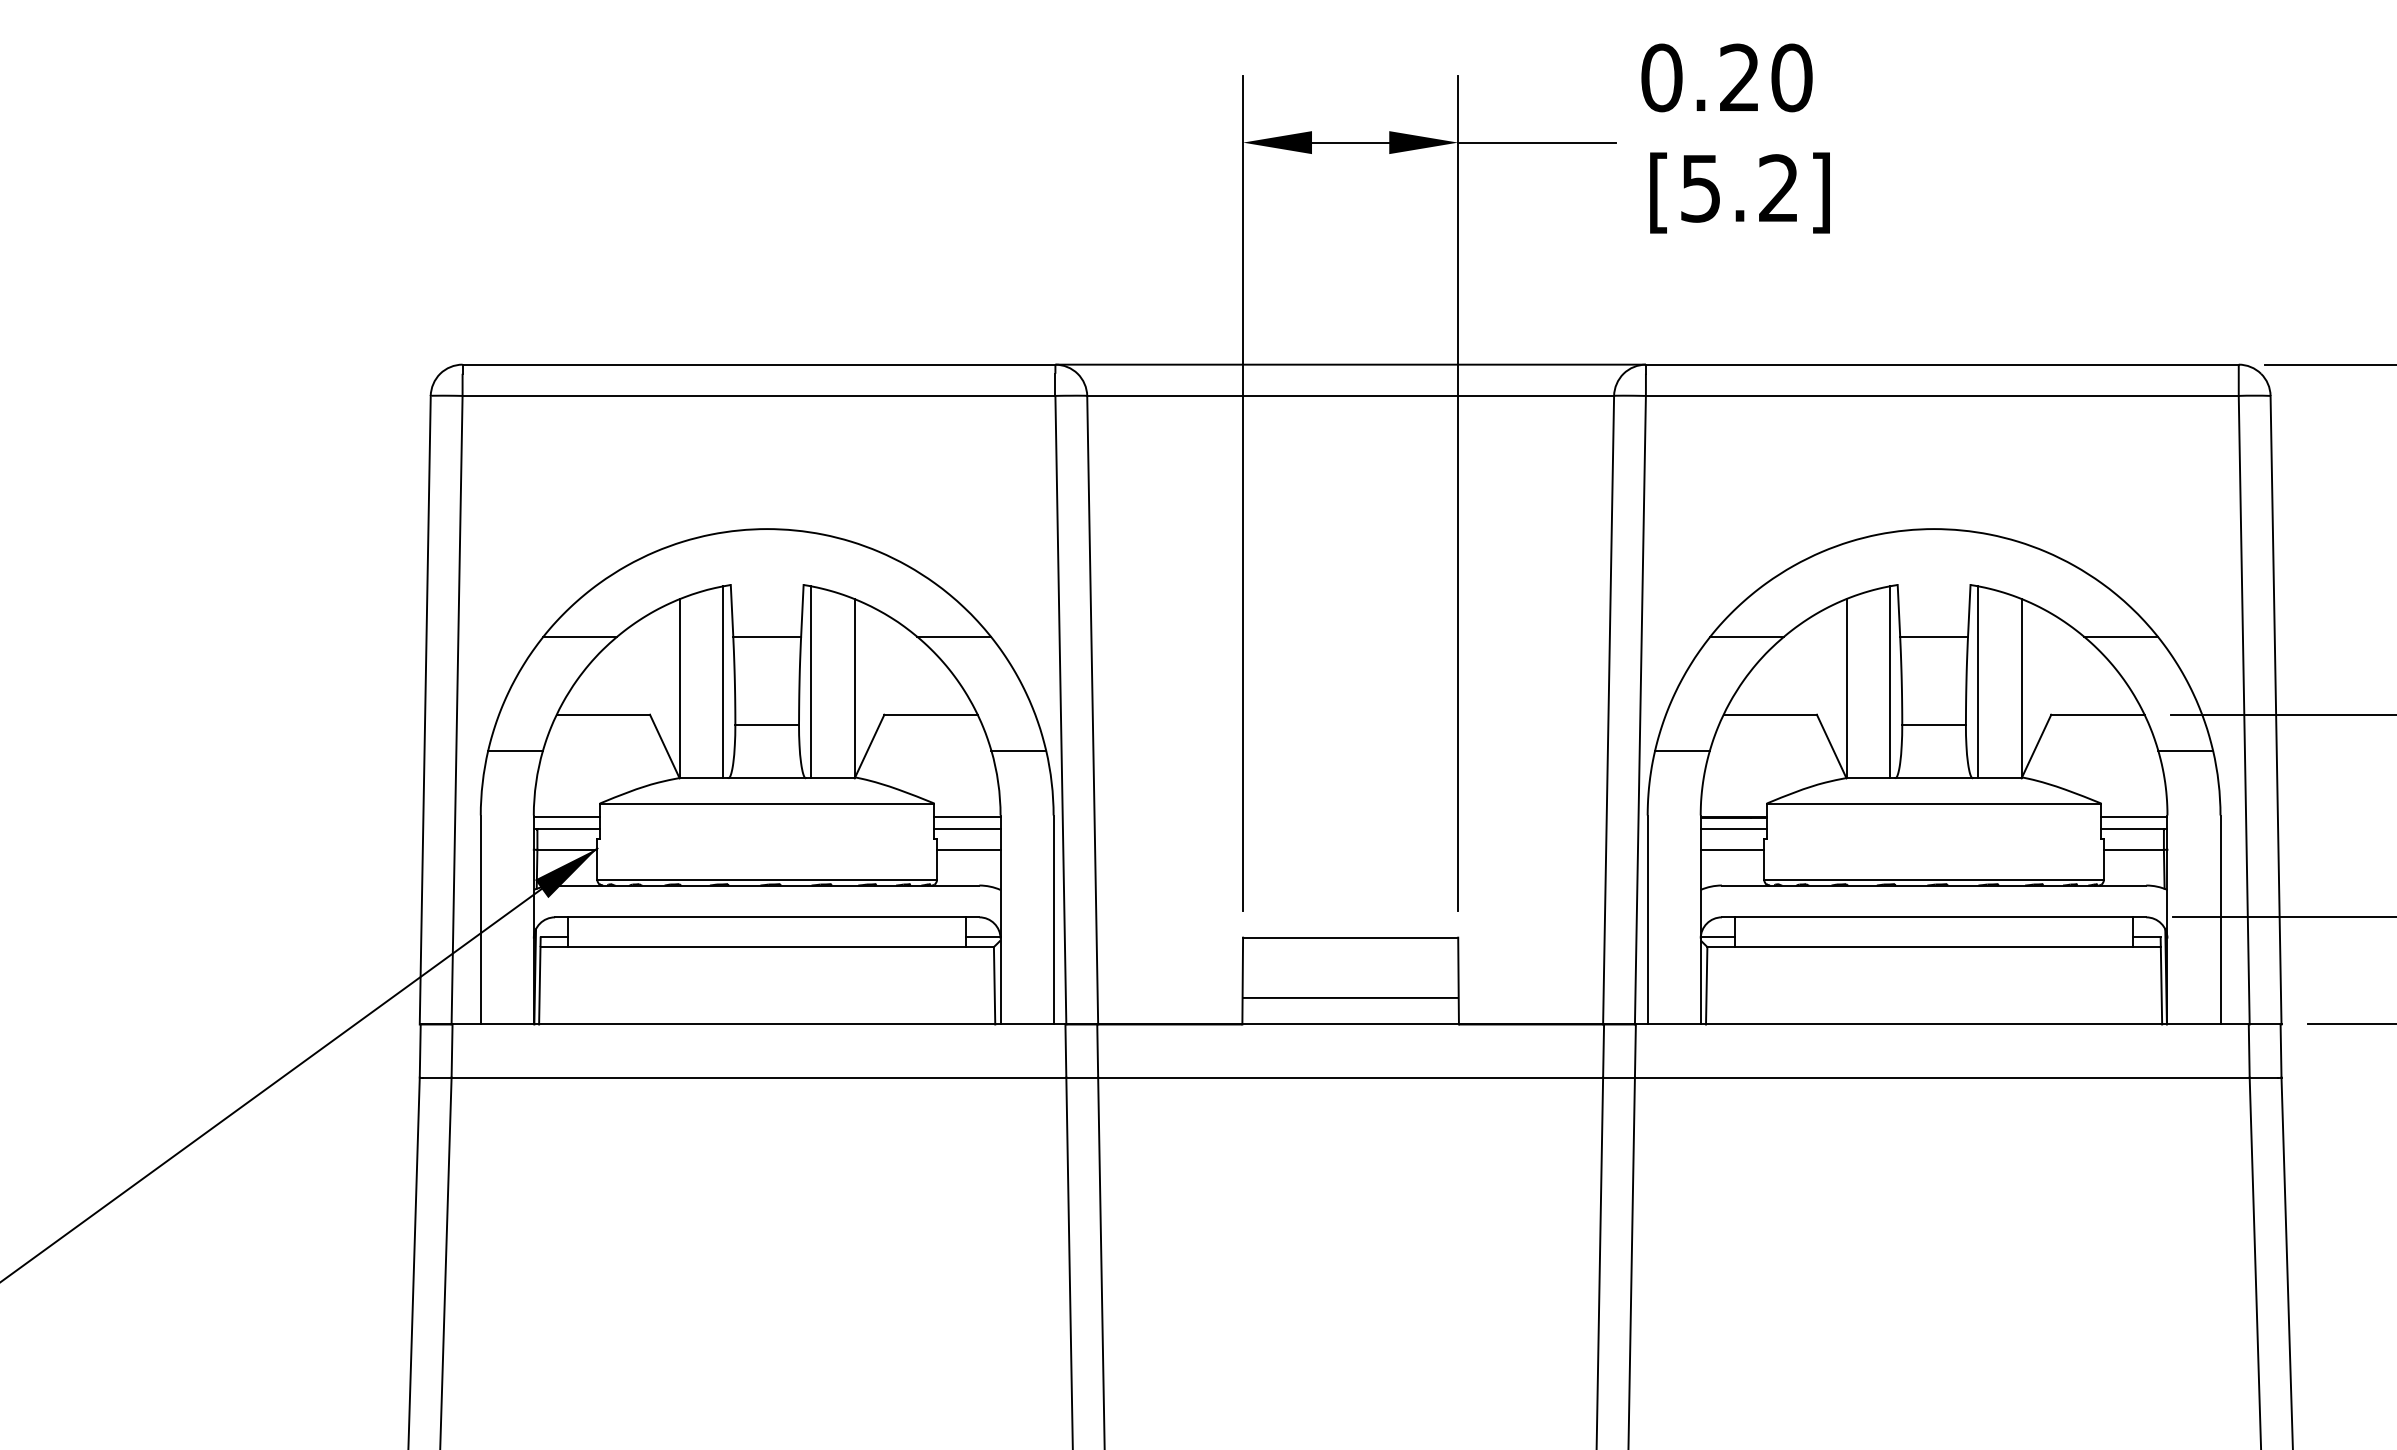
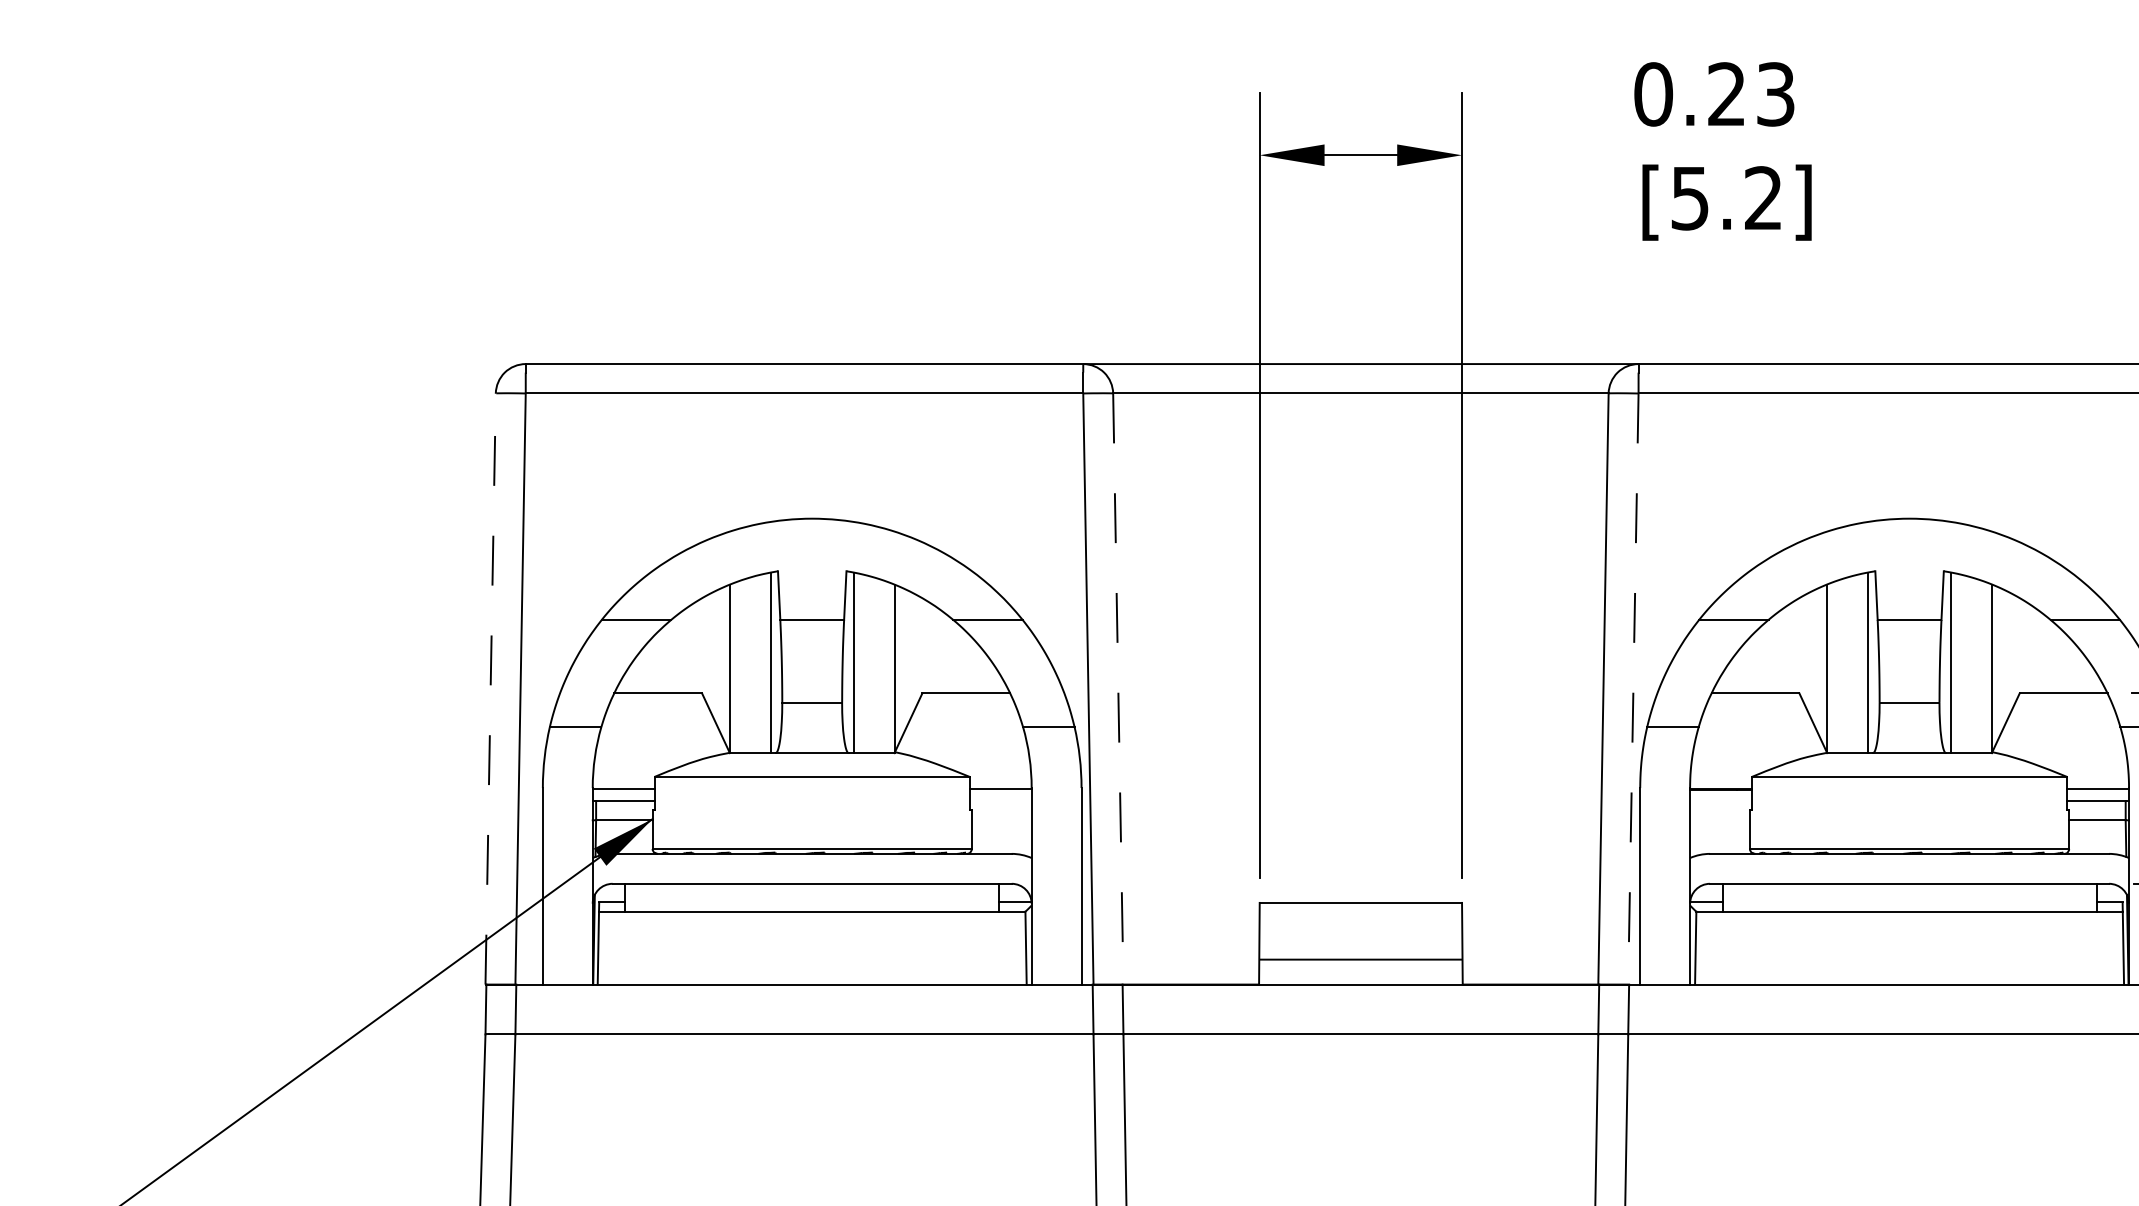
text: (1791, 77) -> (1775, 94), 0.20 -> 0.23
line: (1537, 142) -> (1536, 155), removed
line: (425, 709) -> (490, 688), solid -> dashed
line: (1092, 710) -> (1118, 689), solid -> dashed
line: (1640, 710) -> (1633, 689), solid -> dashed
line: (967, 828) -> (1000, 800), removed
line: (1733, 828) -> (1720, 800), removed
line: (968, 849) -> (1001, 820), removed
line: (1732, 849) -> (1719, 820), removed

